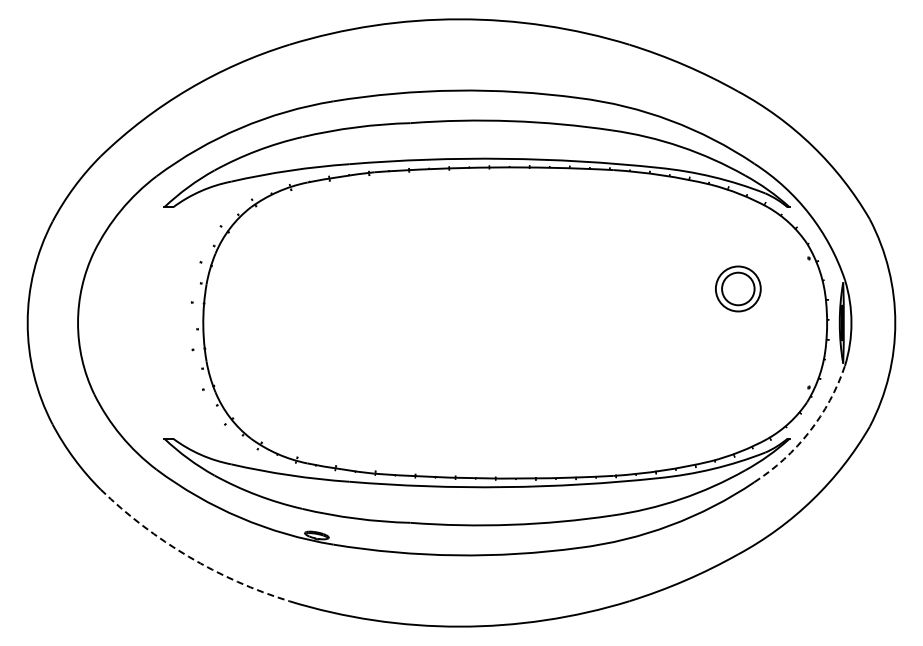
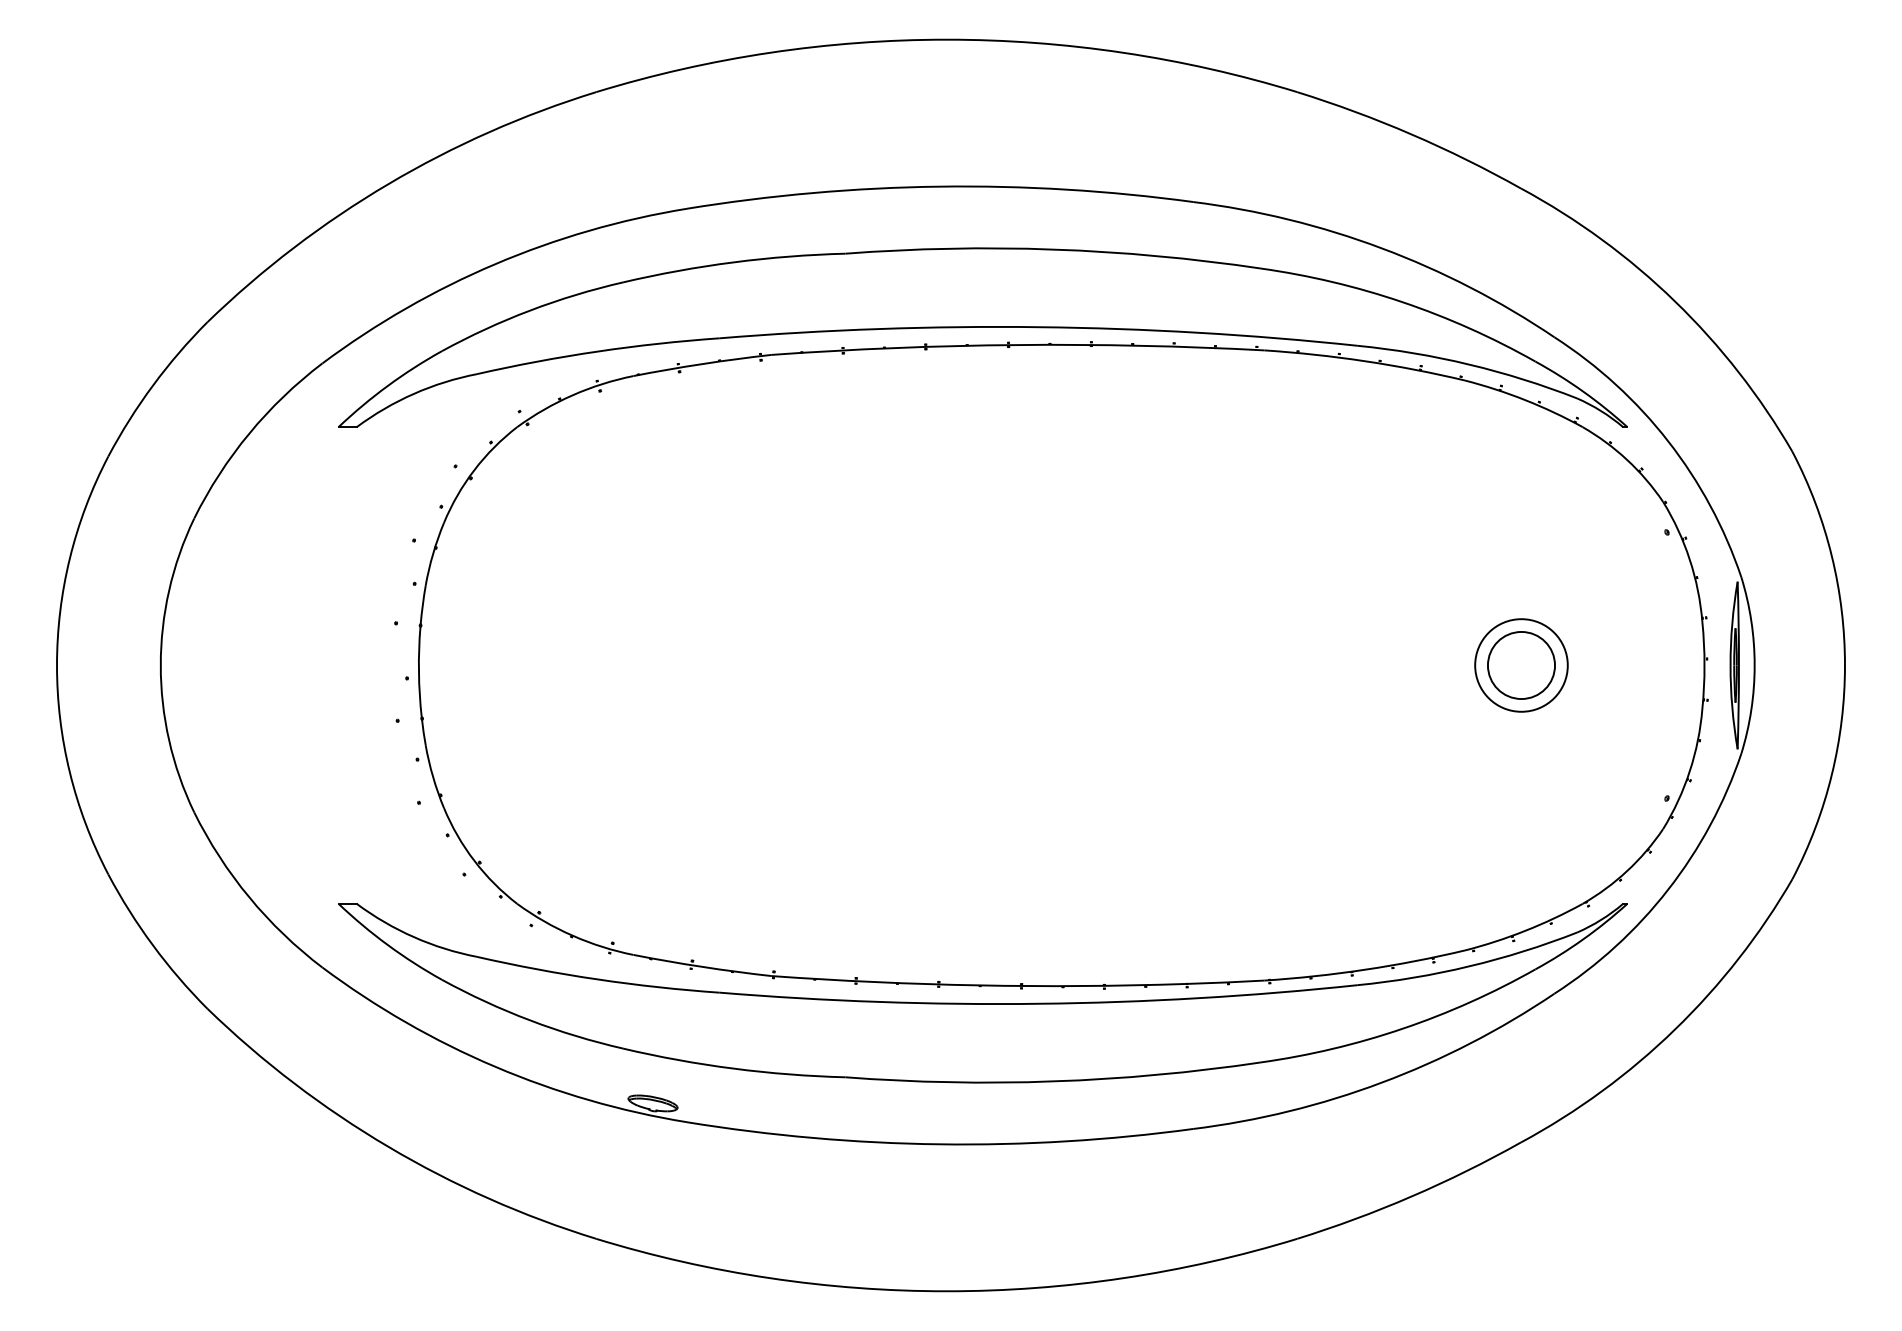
part: (738, 288) -> (1521, 664), moved
arc: (809, 431) -> (1668, 889), dashed -> solid
arc: (188, 556) -> (388, 1146), dashed -> solid

